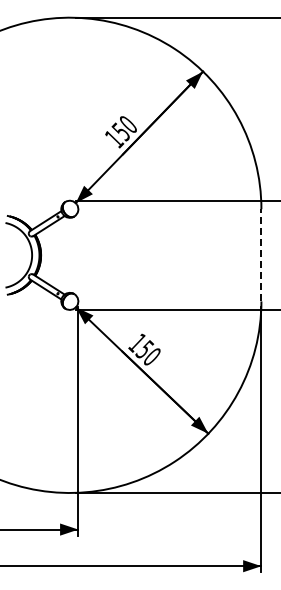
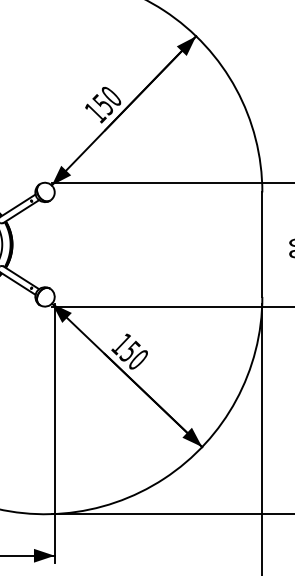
line: (261, 254) -> (262, 243), dashed -> solid

